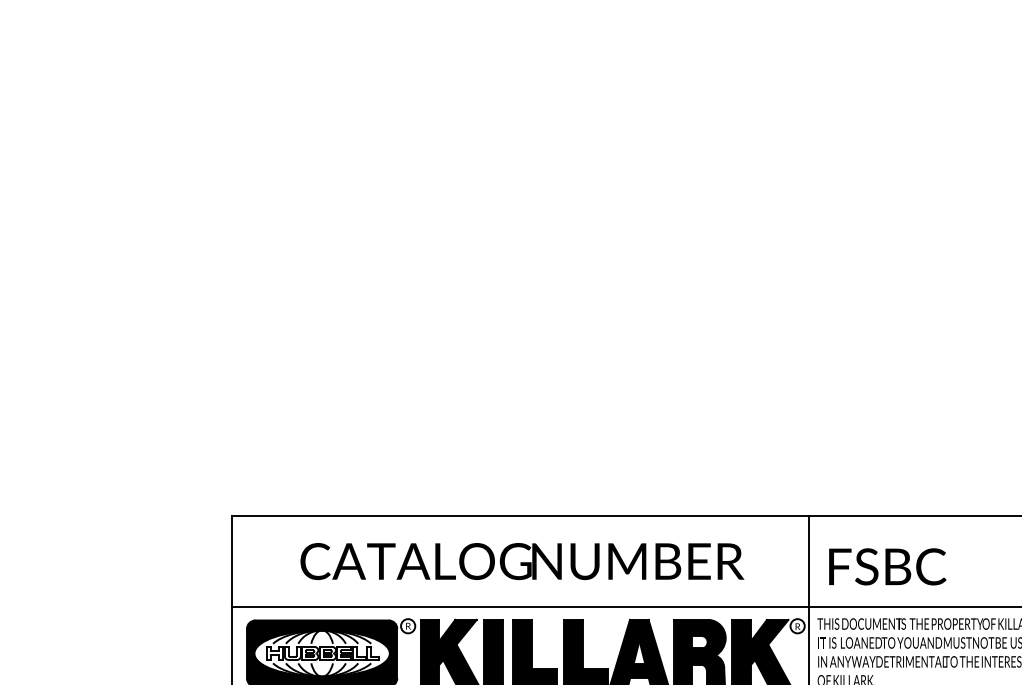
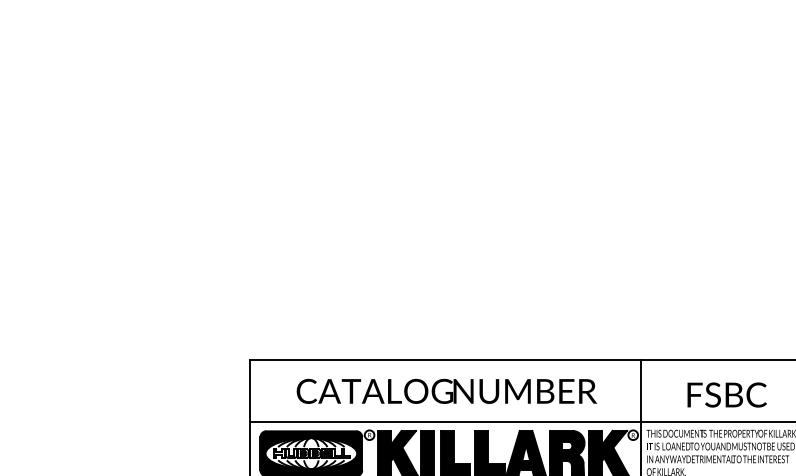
text: (886, 566) -> (726, 394), moved

